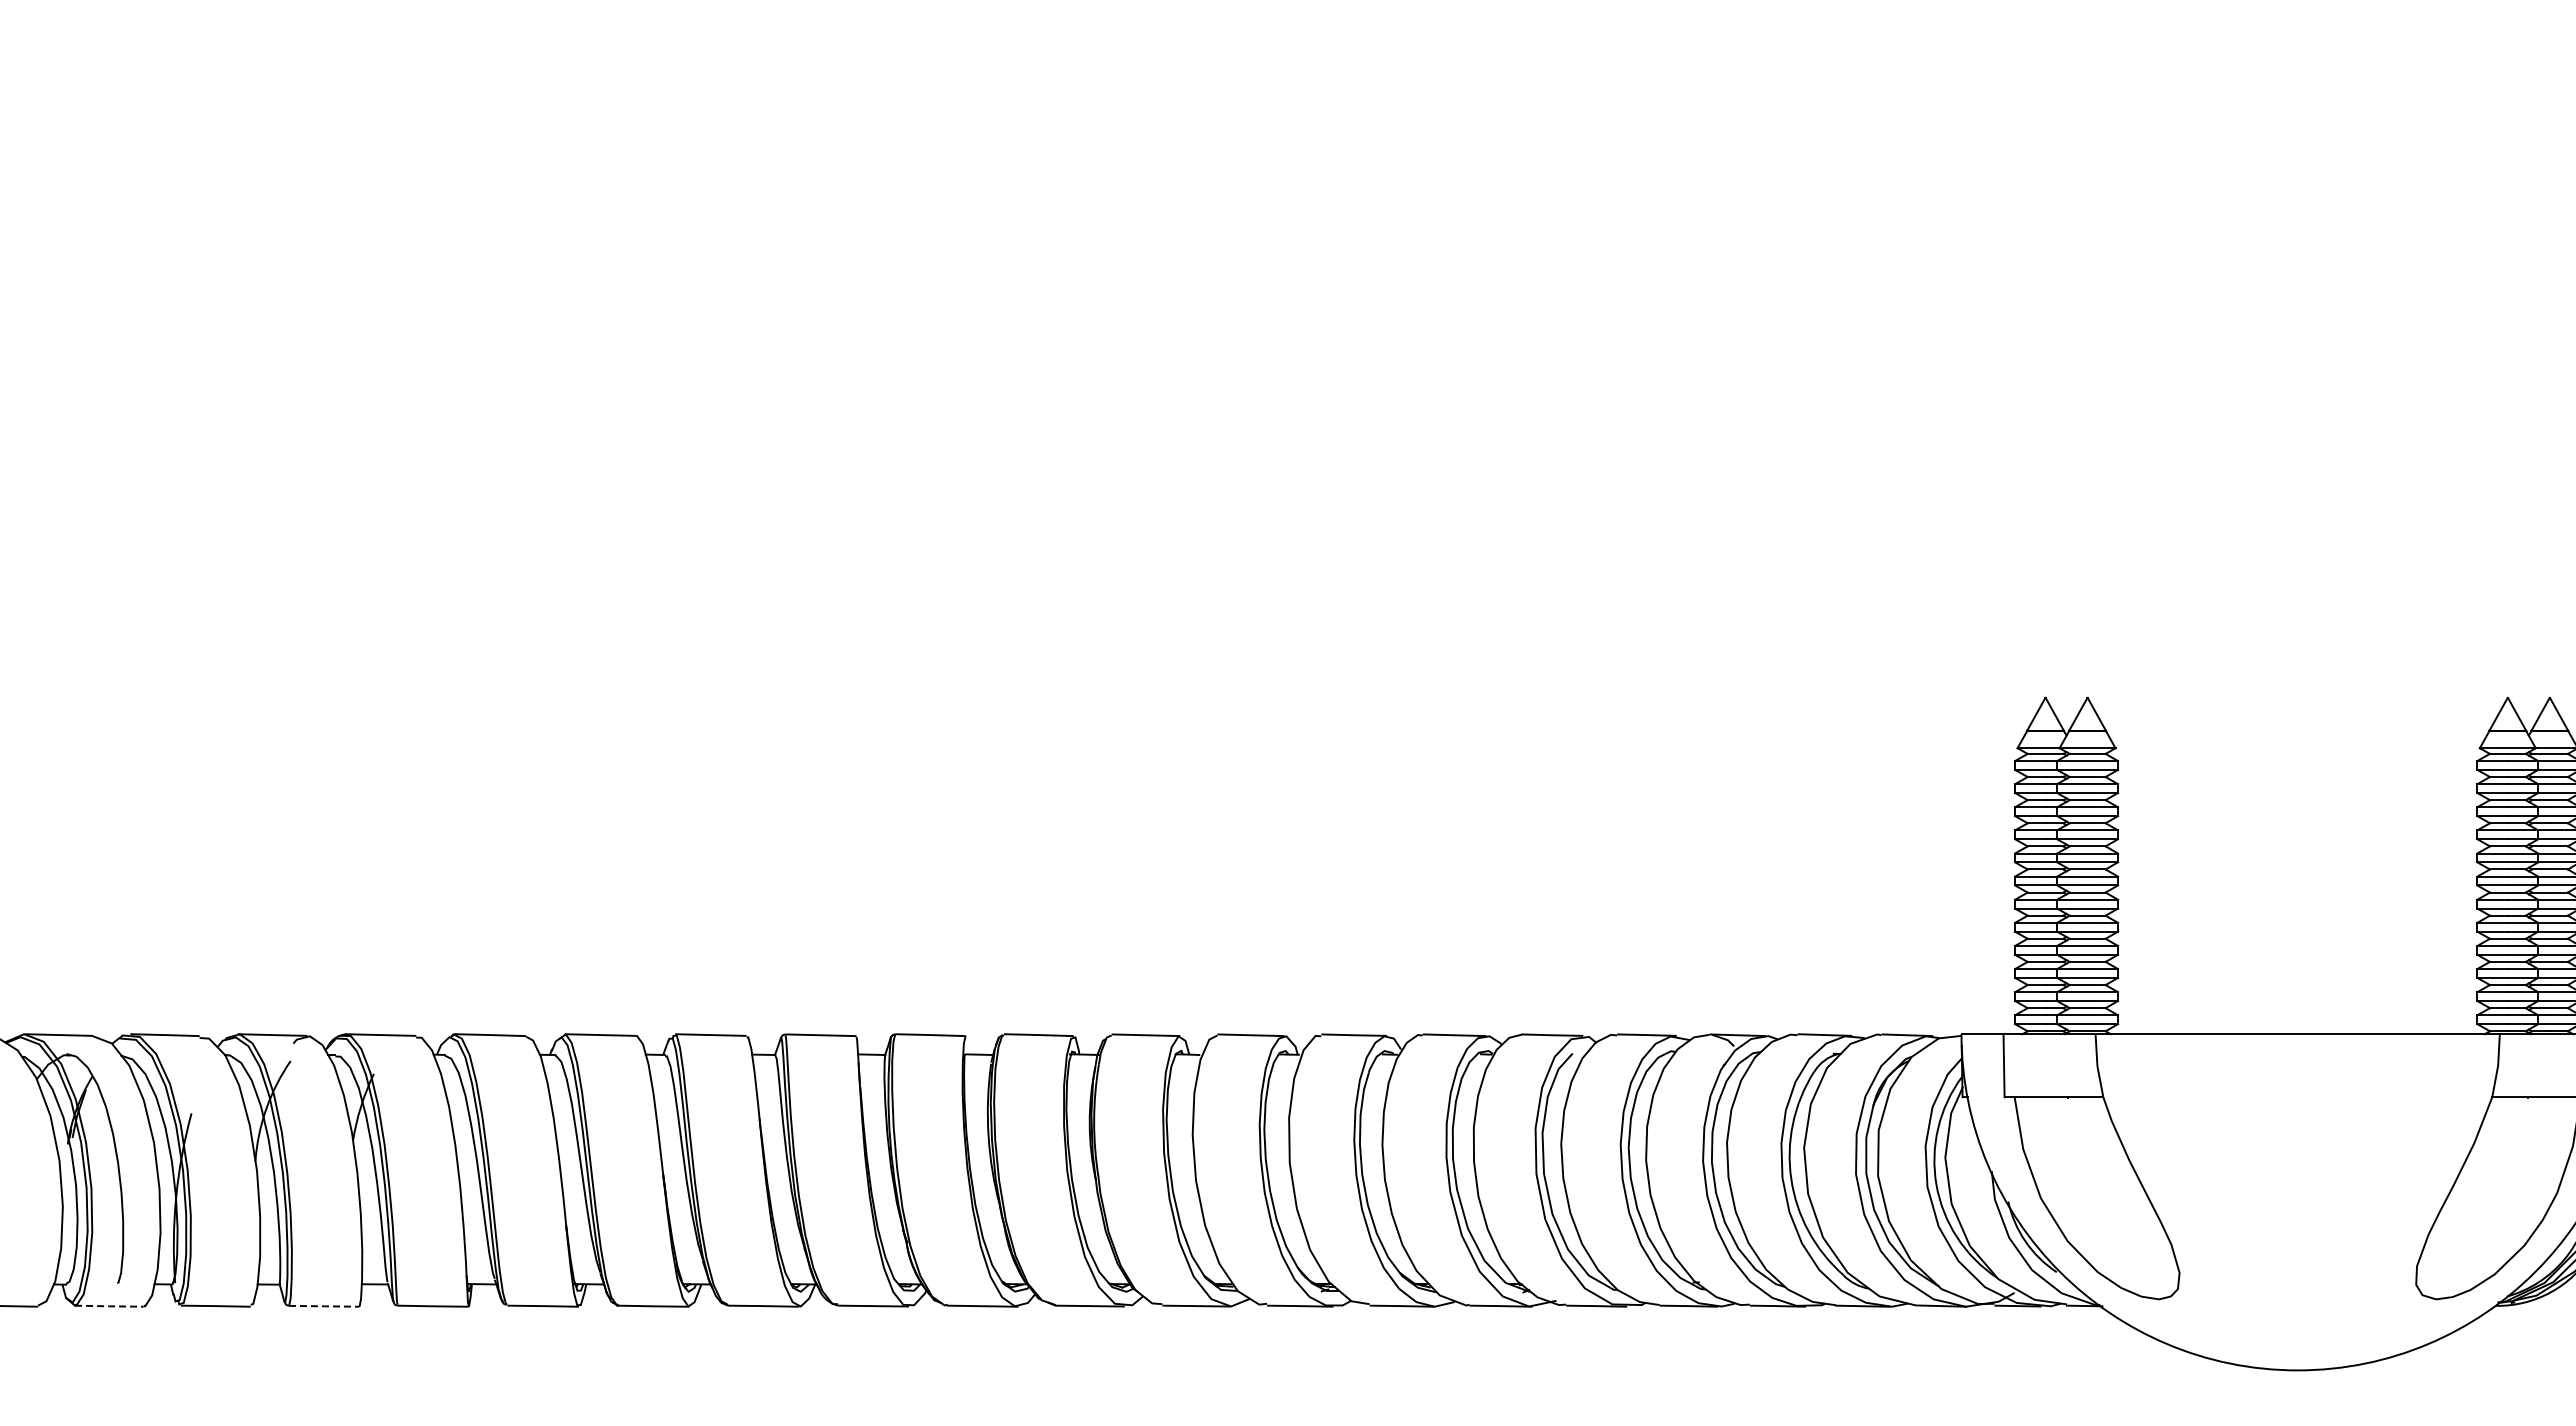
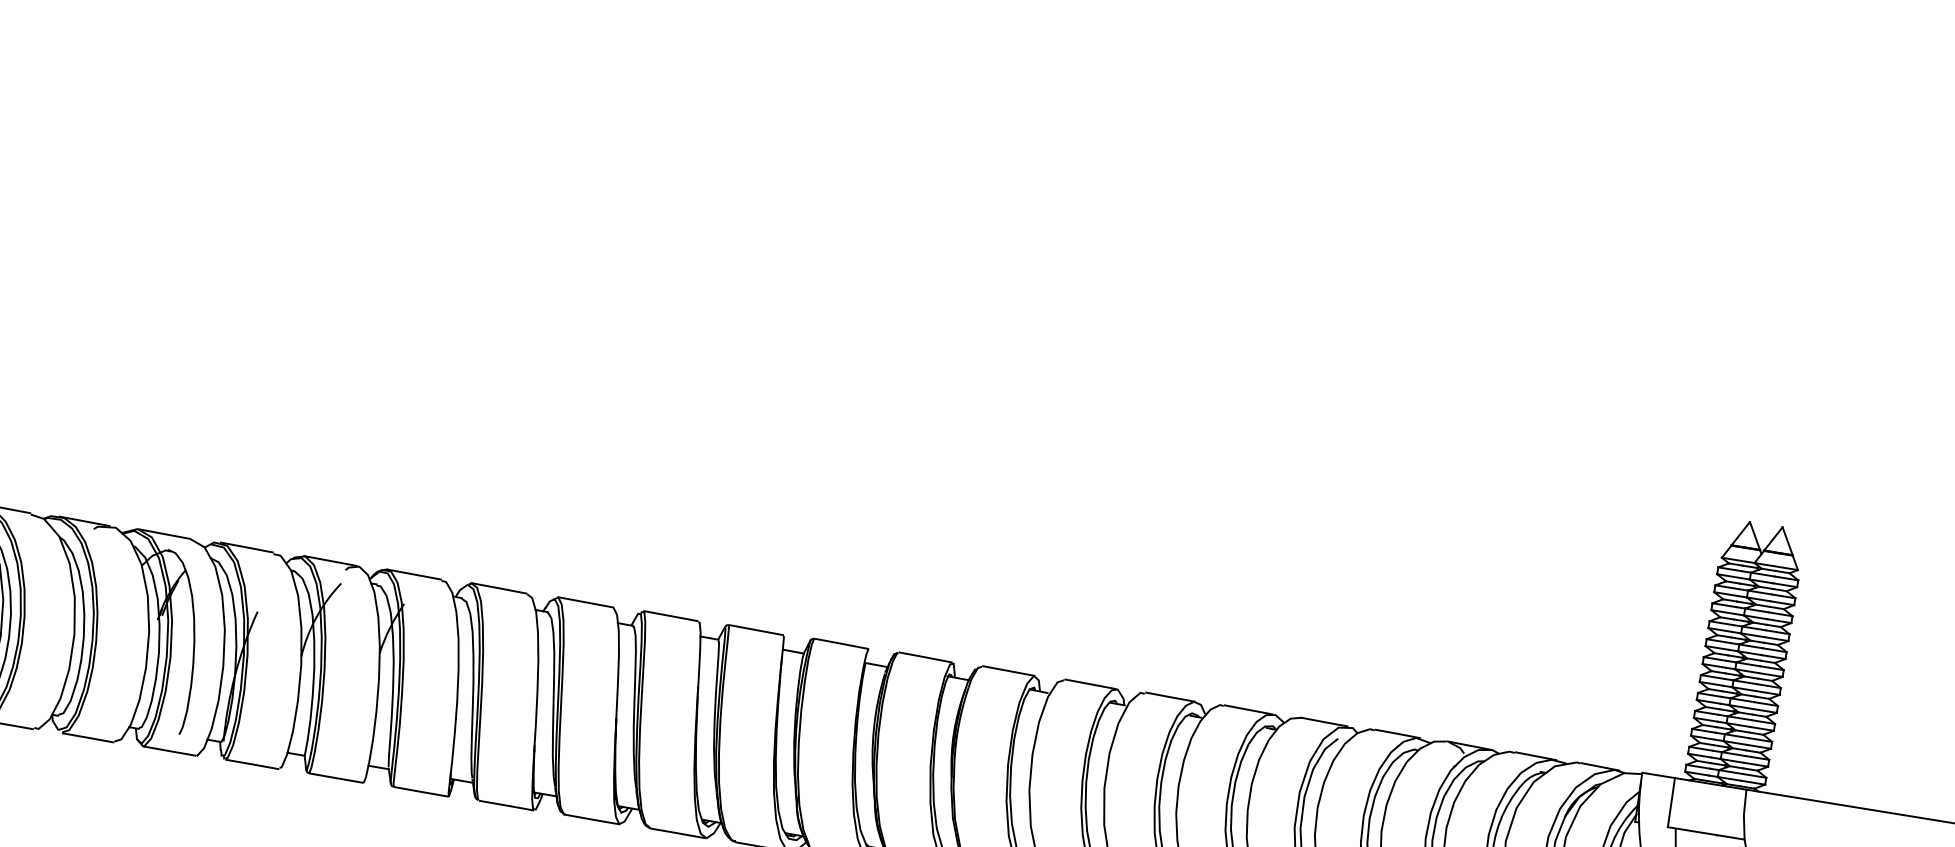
line: (109, 1306) -> (169, 751), dashed -> solid
line: (324, 1306) -> (336, 778), dashed -> solid

